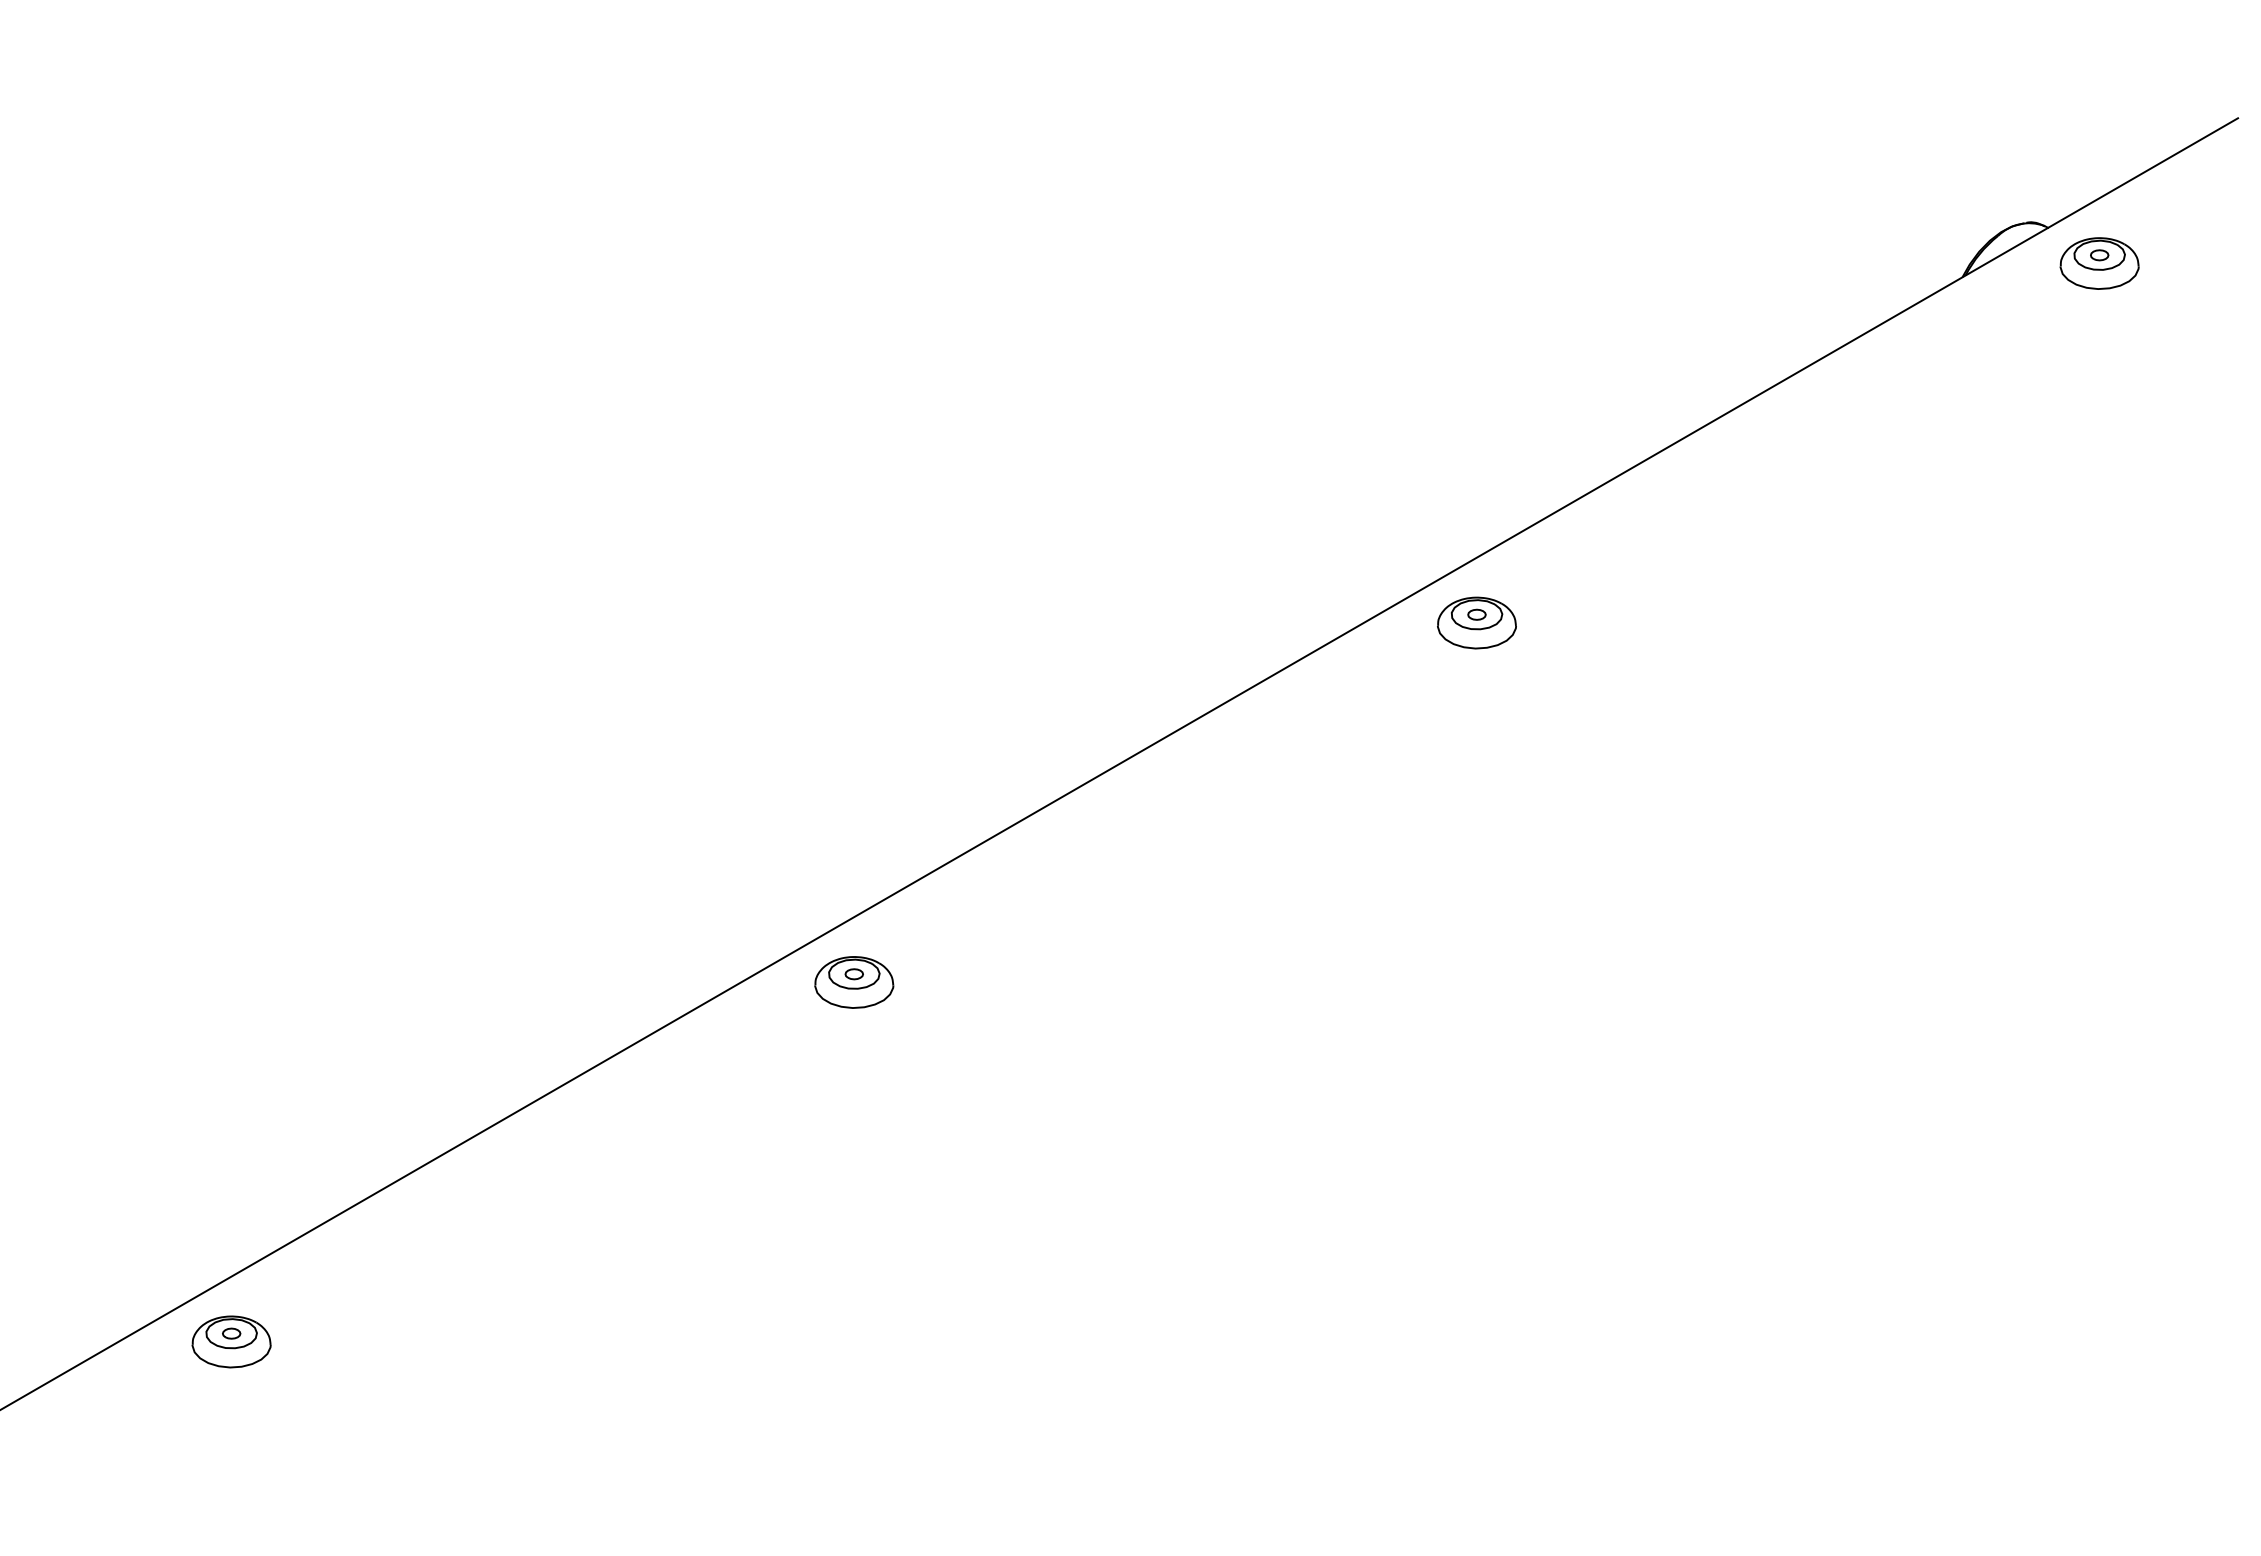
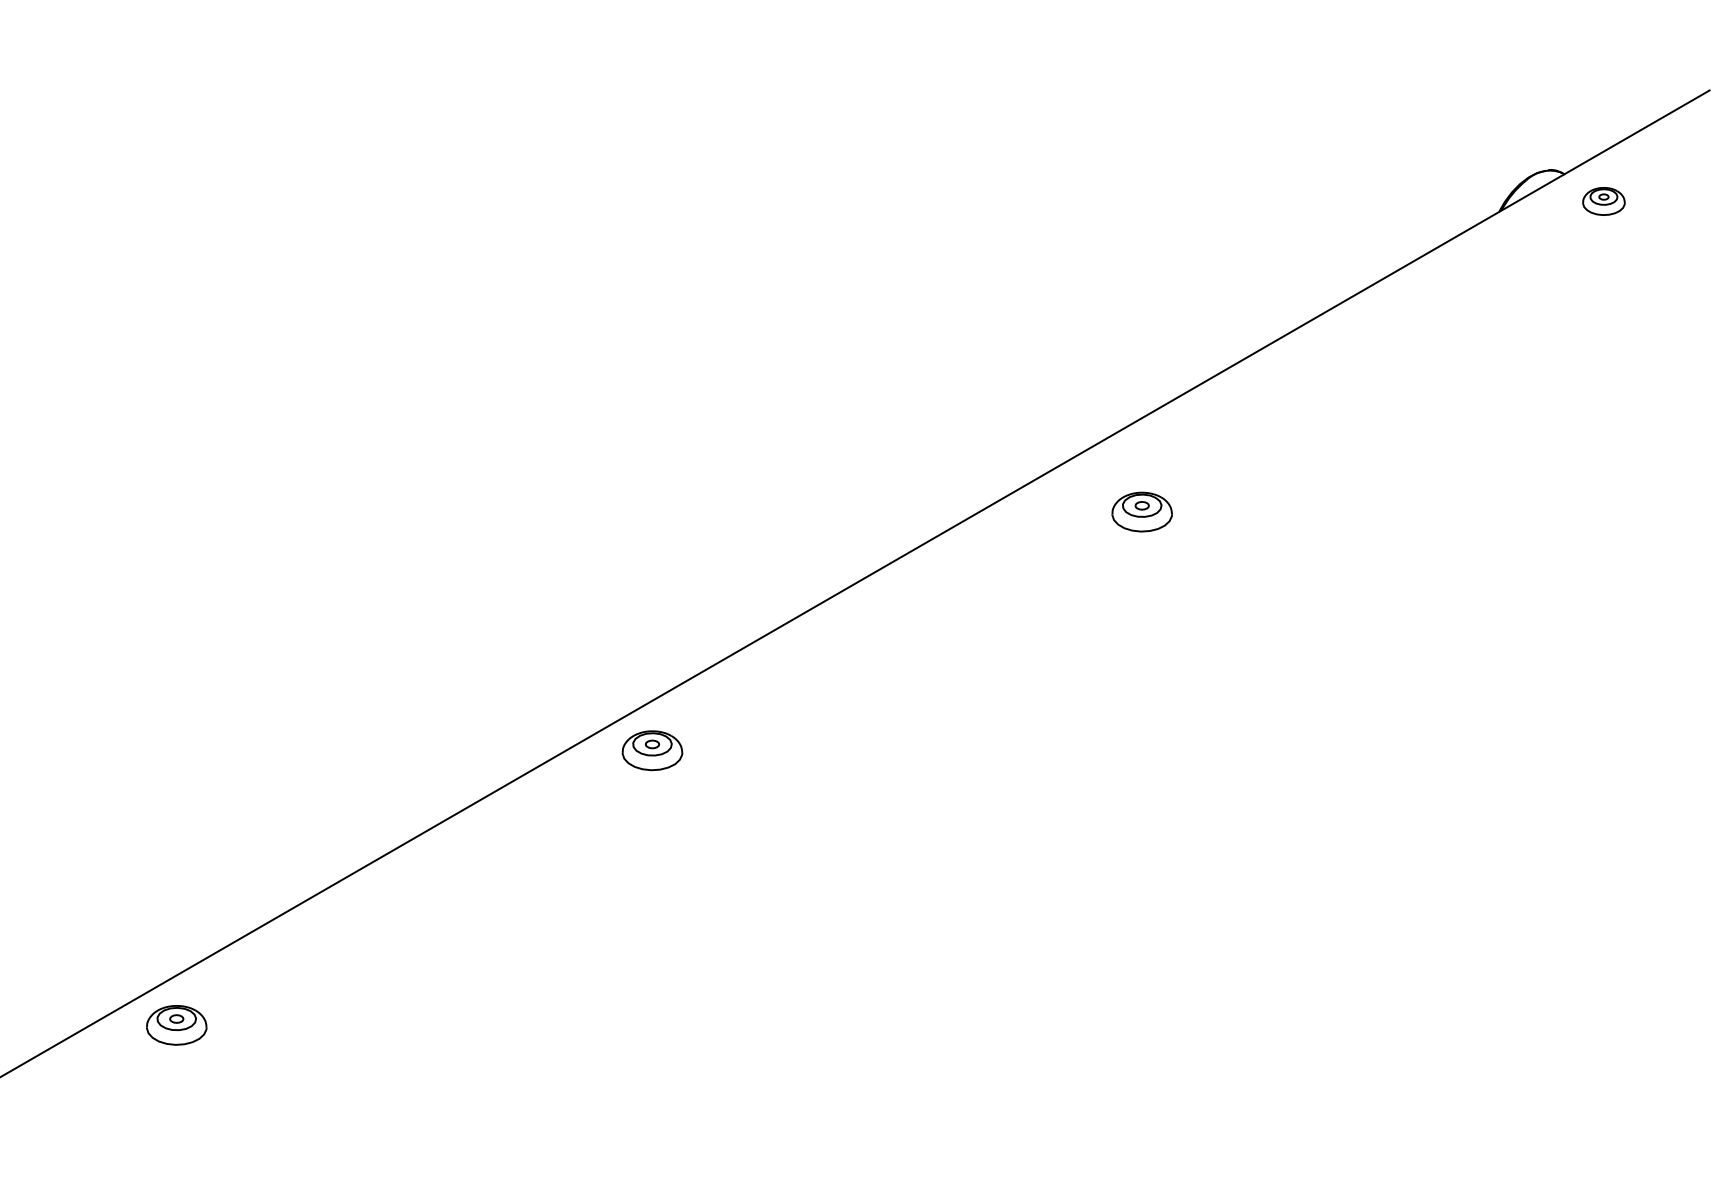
part: (2099, 263) -> (1603, 201), size x0.7
part: (1476, 622) -> (1141, 511), moved

